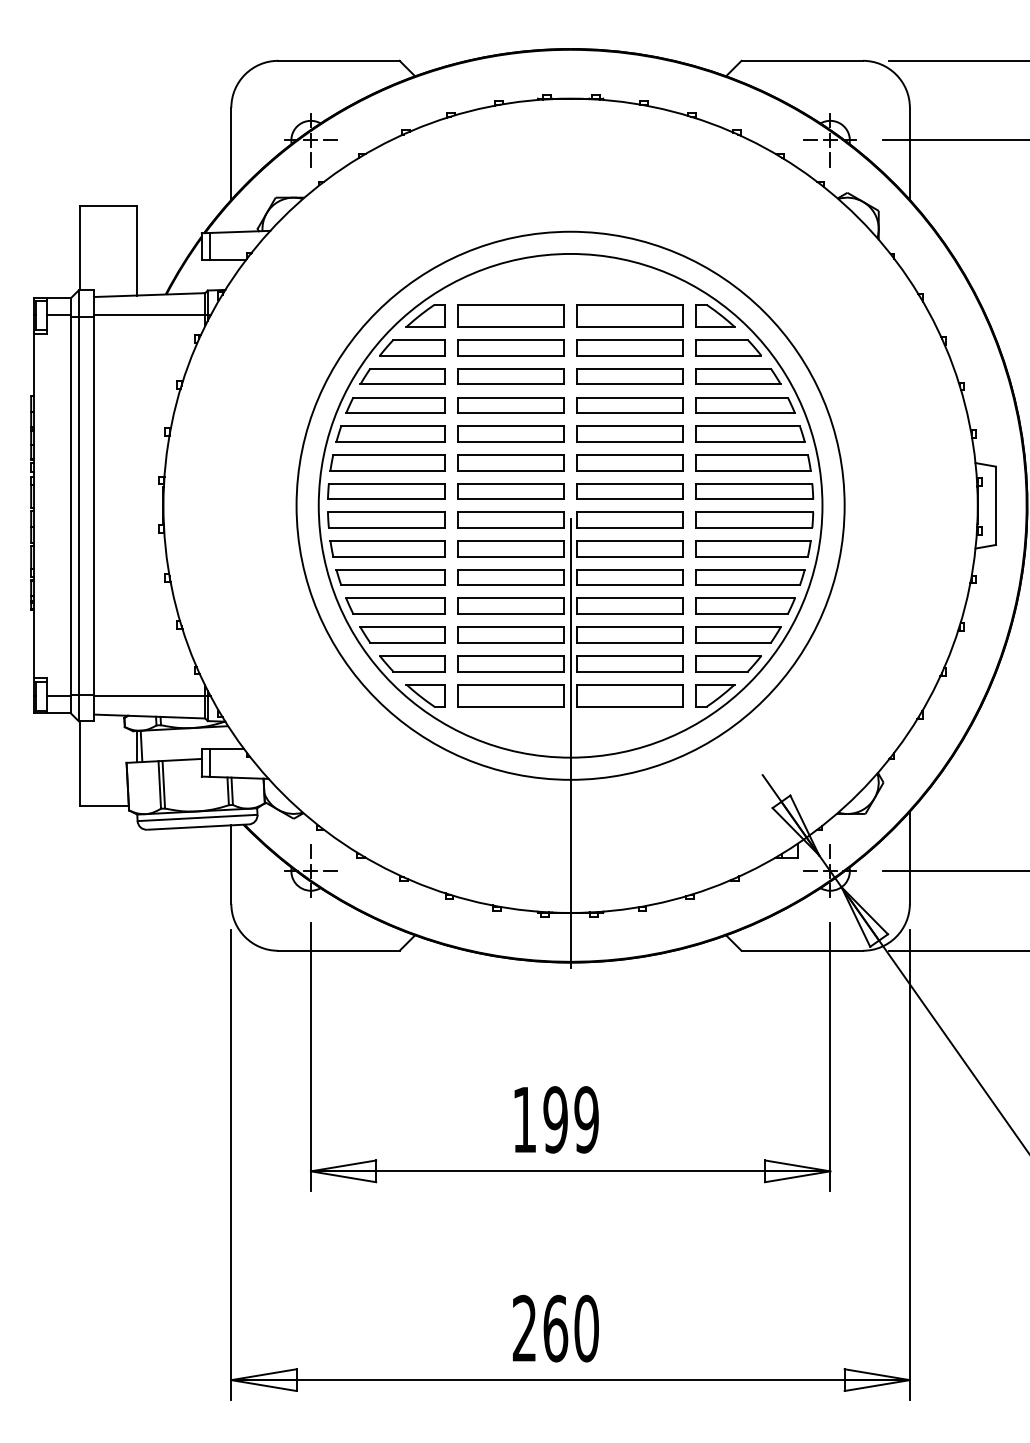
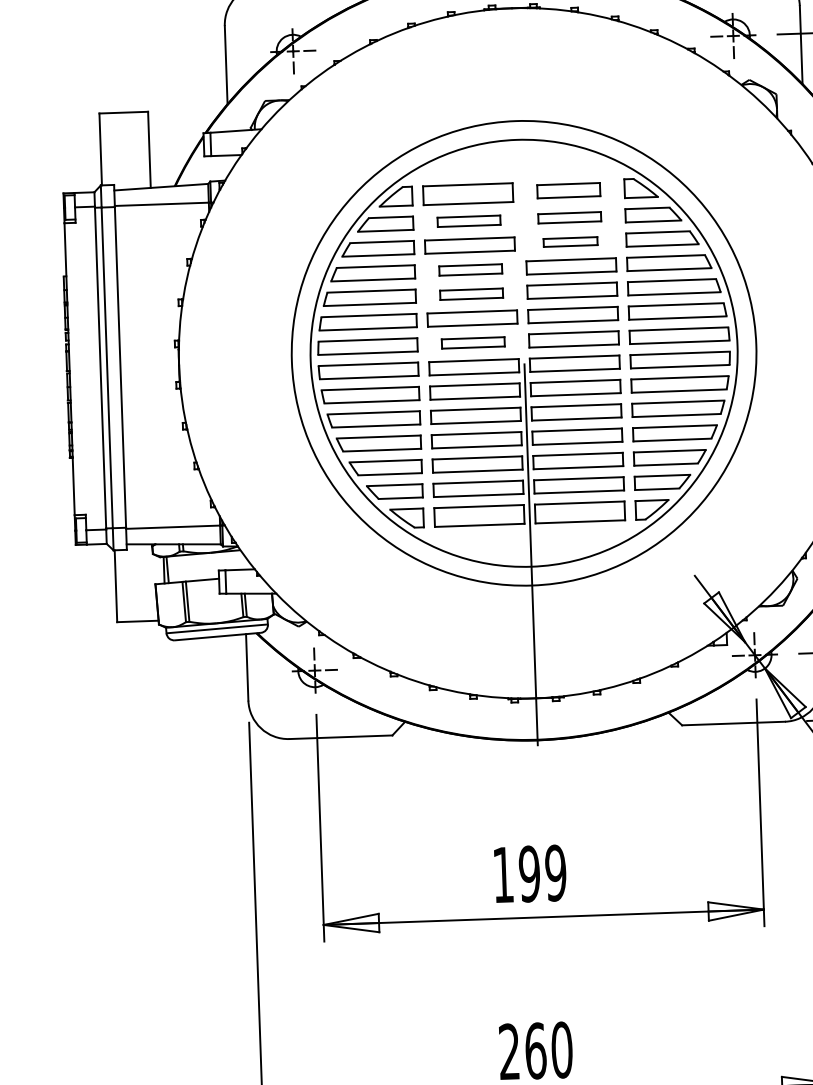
part: (629, 315) -> (568, 190), size x0.7
part: (510, 347) -> (468, 220), size x0.7
part: (629, 347) -> (569, 217), size x0.7
part: (629, 376) -> (570, 242), size x0.6
part: (510, 405) -> (470, 270), size x0.7
part: (510, 433) -> (471, 293), size x0.7
part: (510, 491) -> (472, 342), size x0.7

